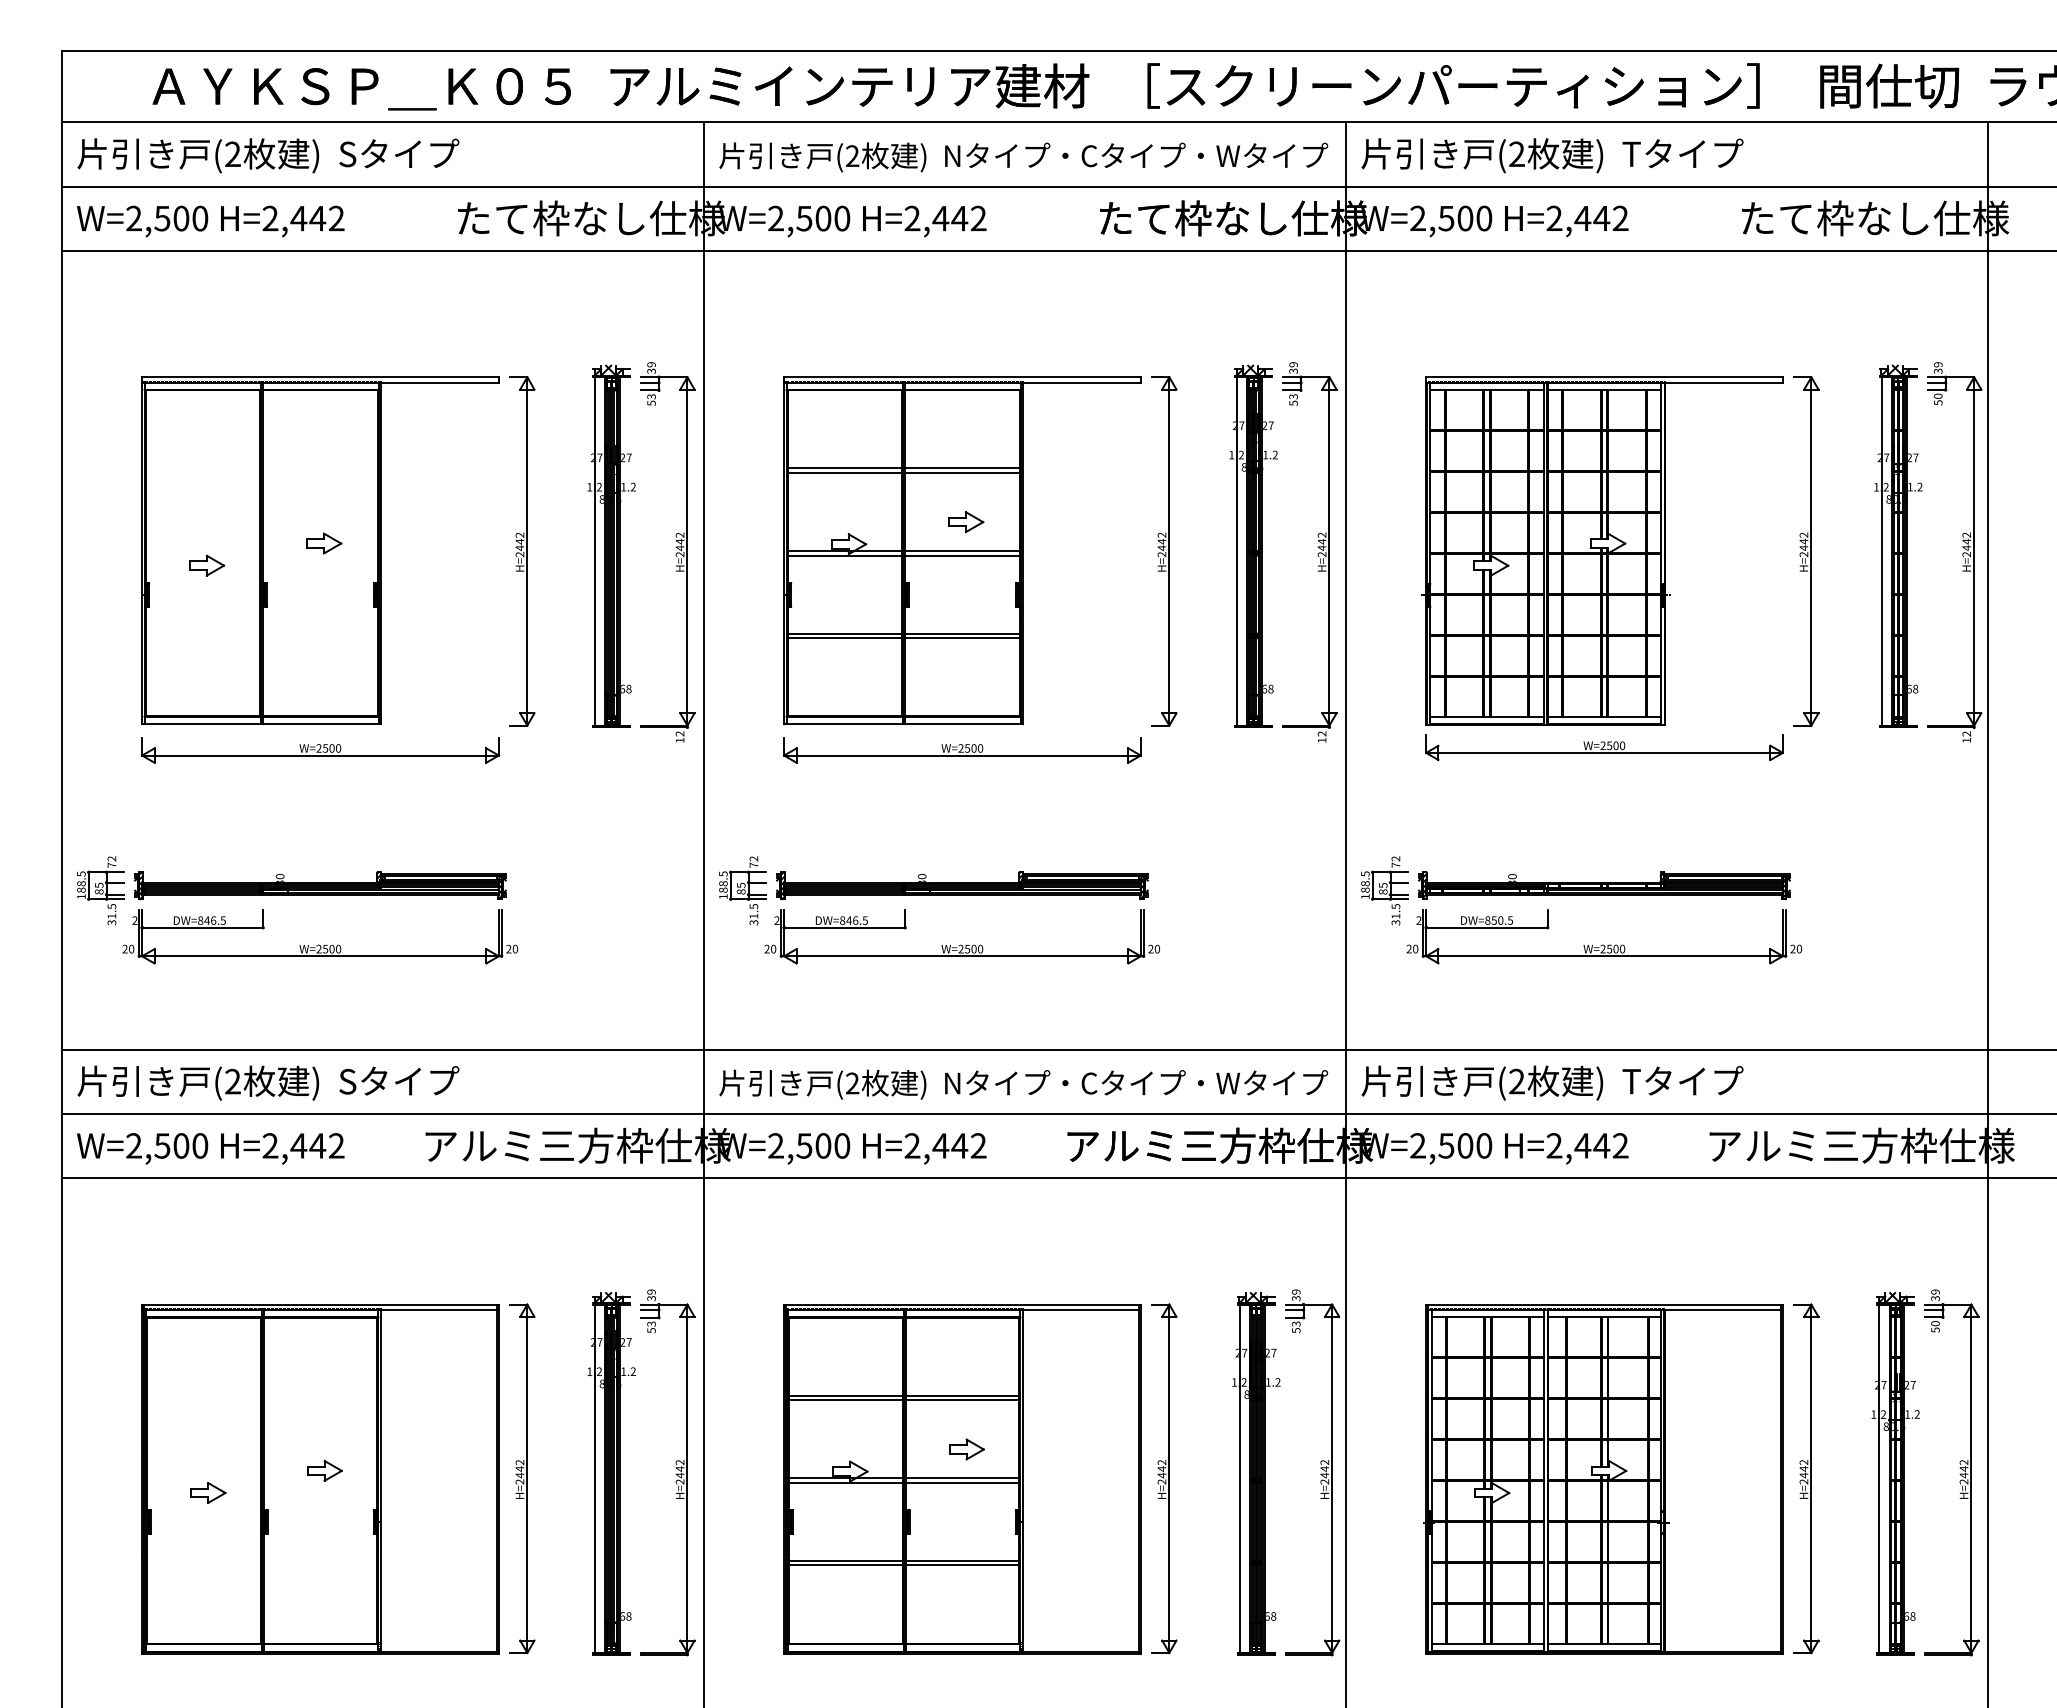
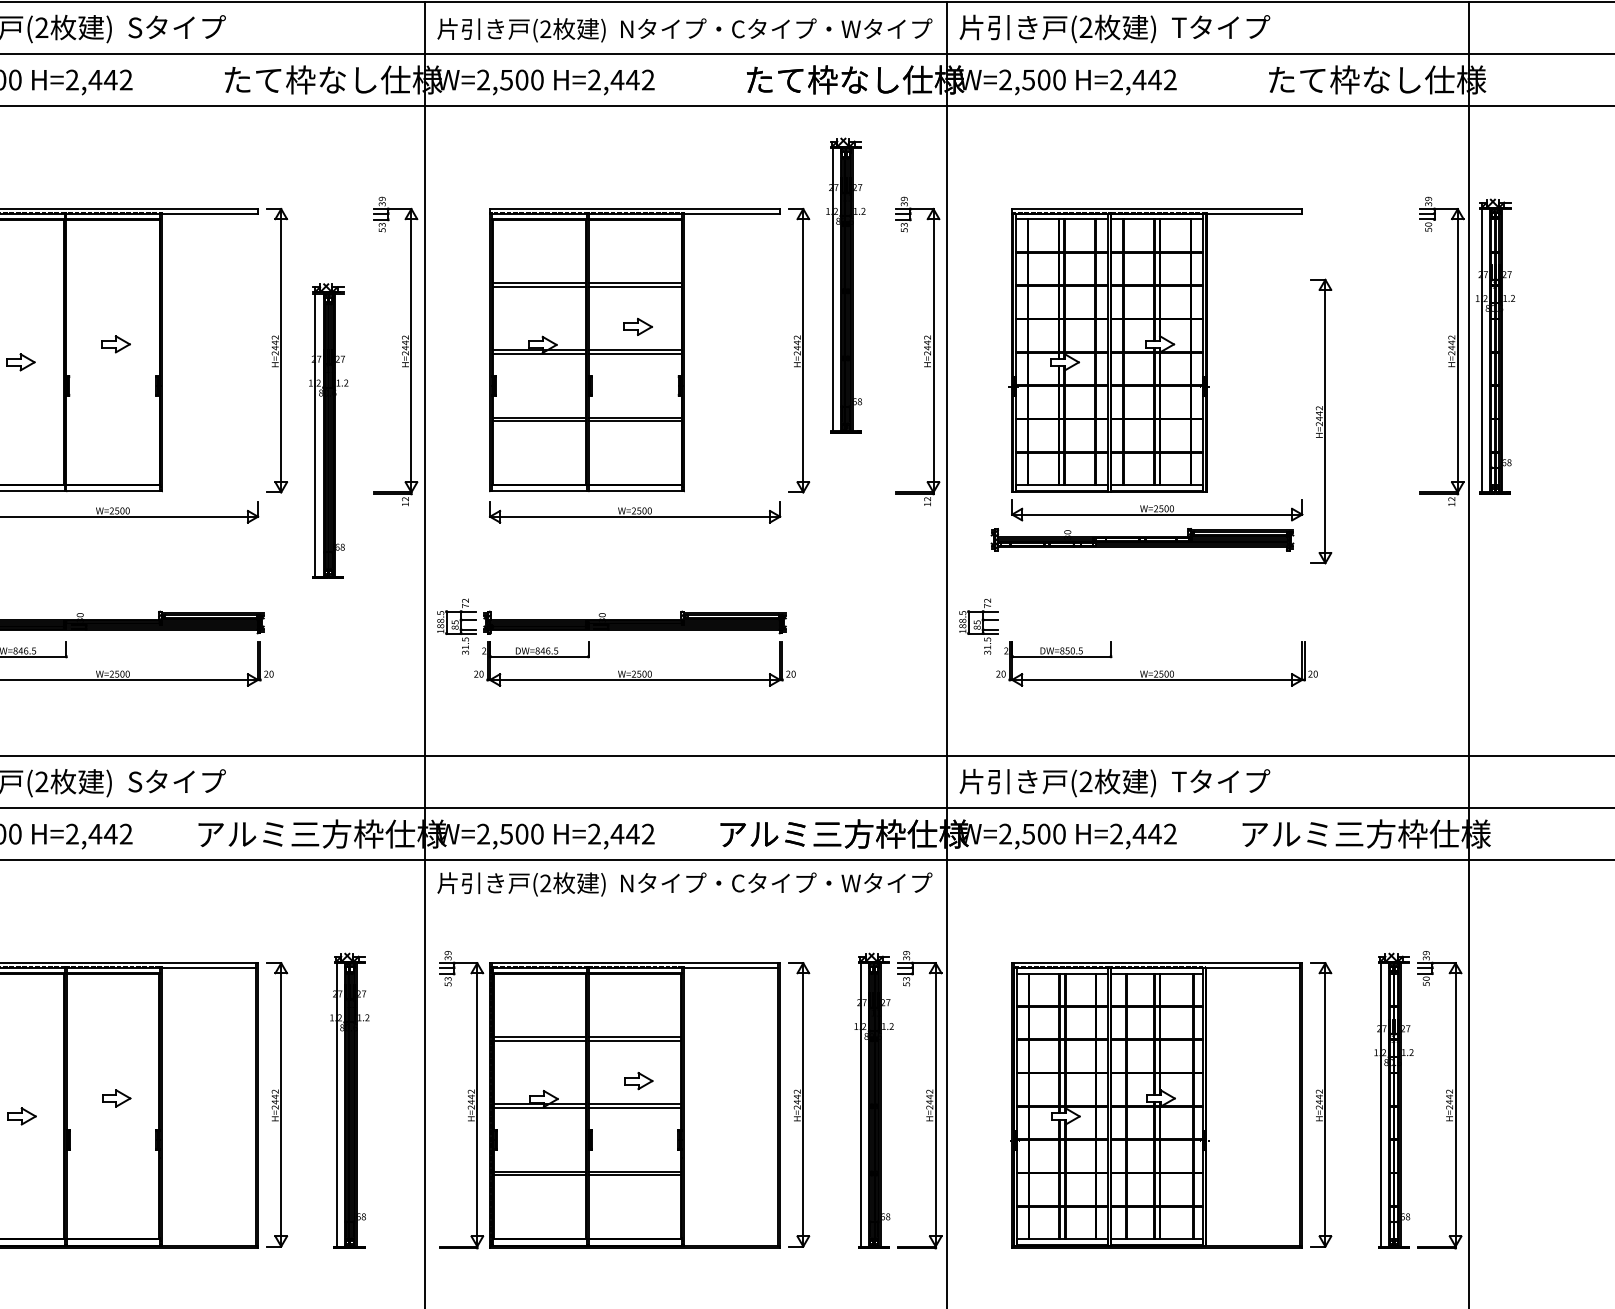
part: (611, 545) -> (328, 430), moved
part: (1253, 545) -> (845, 284), moved
part: (1898, 545) -> (1495, 345), moved
part: (1806, 551) -> (1321, 421), moved
part: (1604, 885) -> (1142, 539), moved
text: (1023, 1084) -> (684, 884), moved
part: (675, 1474) -> (467, 1101), moved

